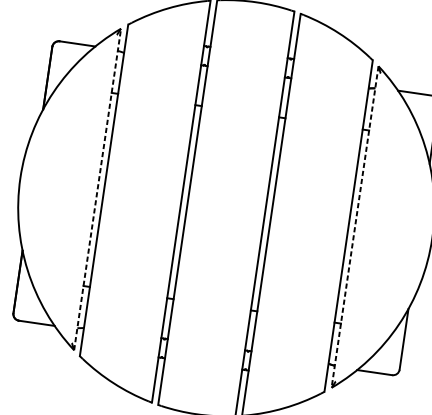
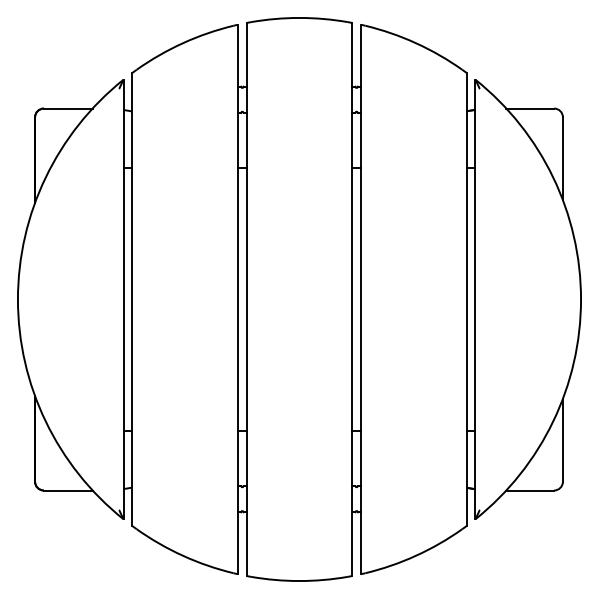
line: (97, 189) -> (123, 299), dashed -> solid
line: (355, 227) -> (475, 299), dashed -> solid

